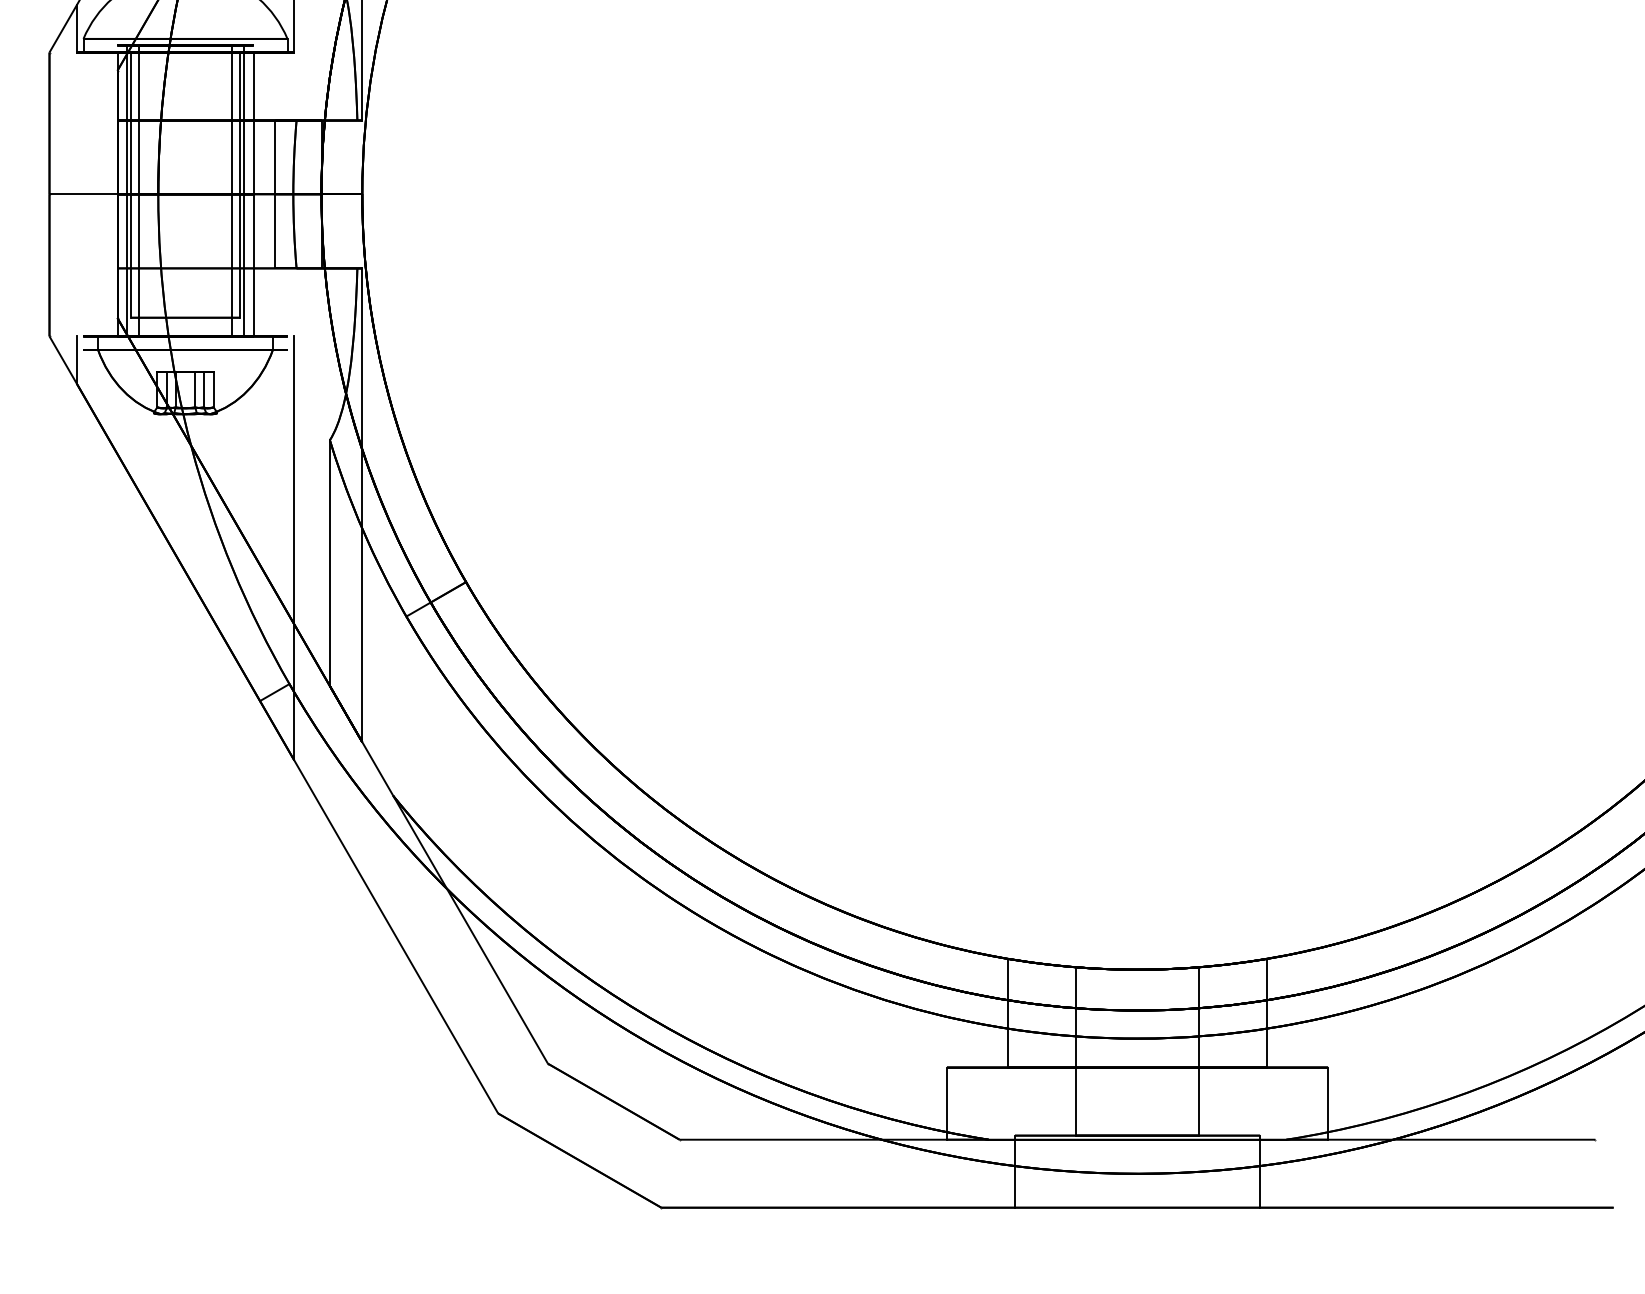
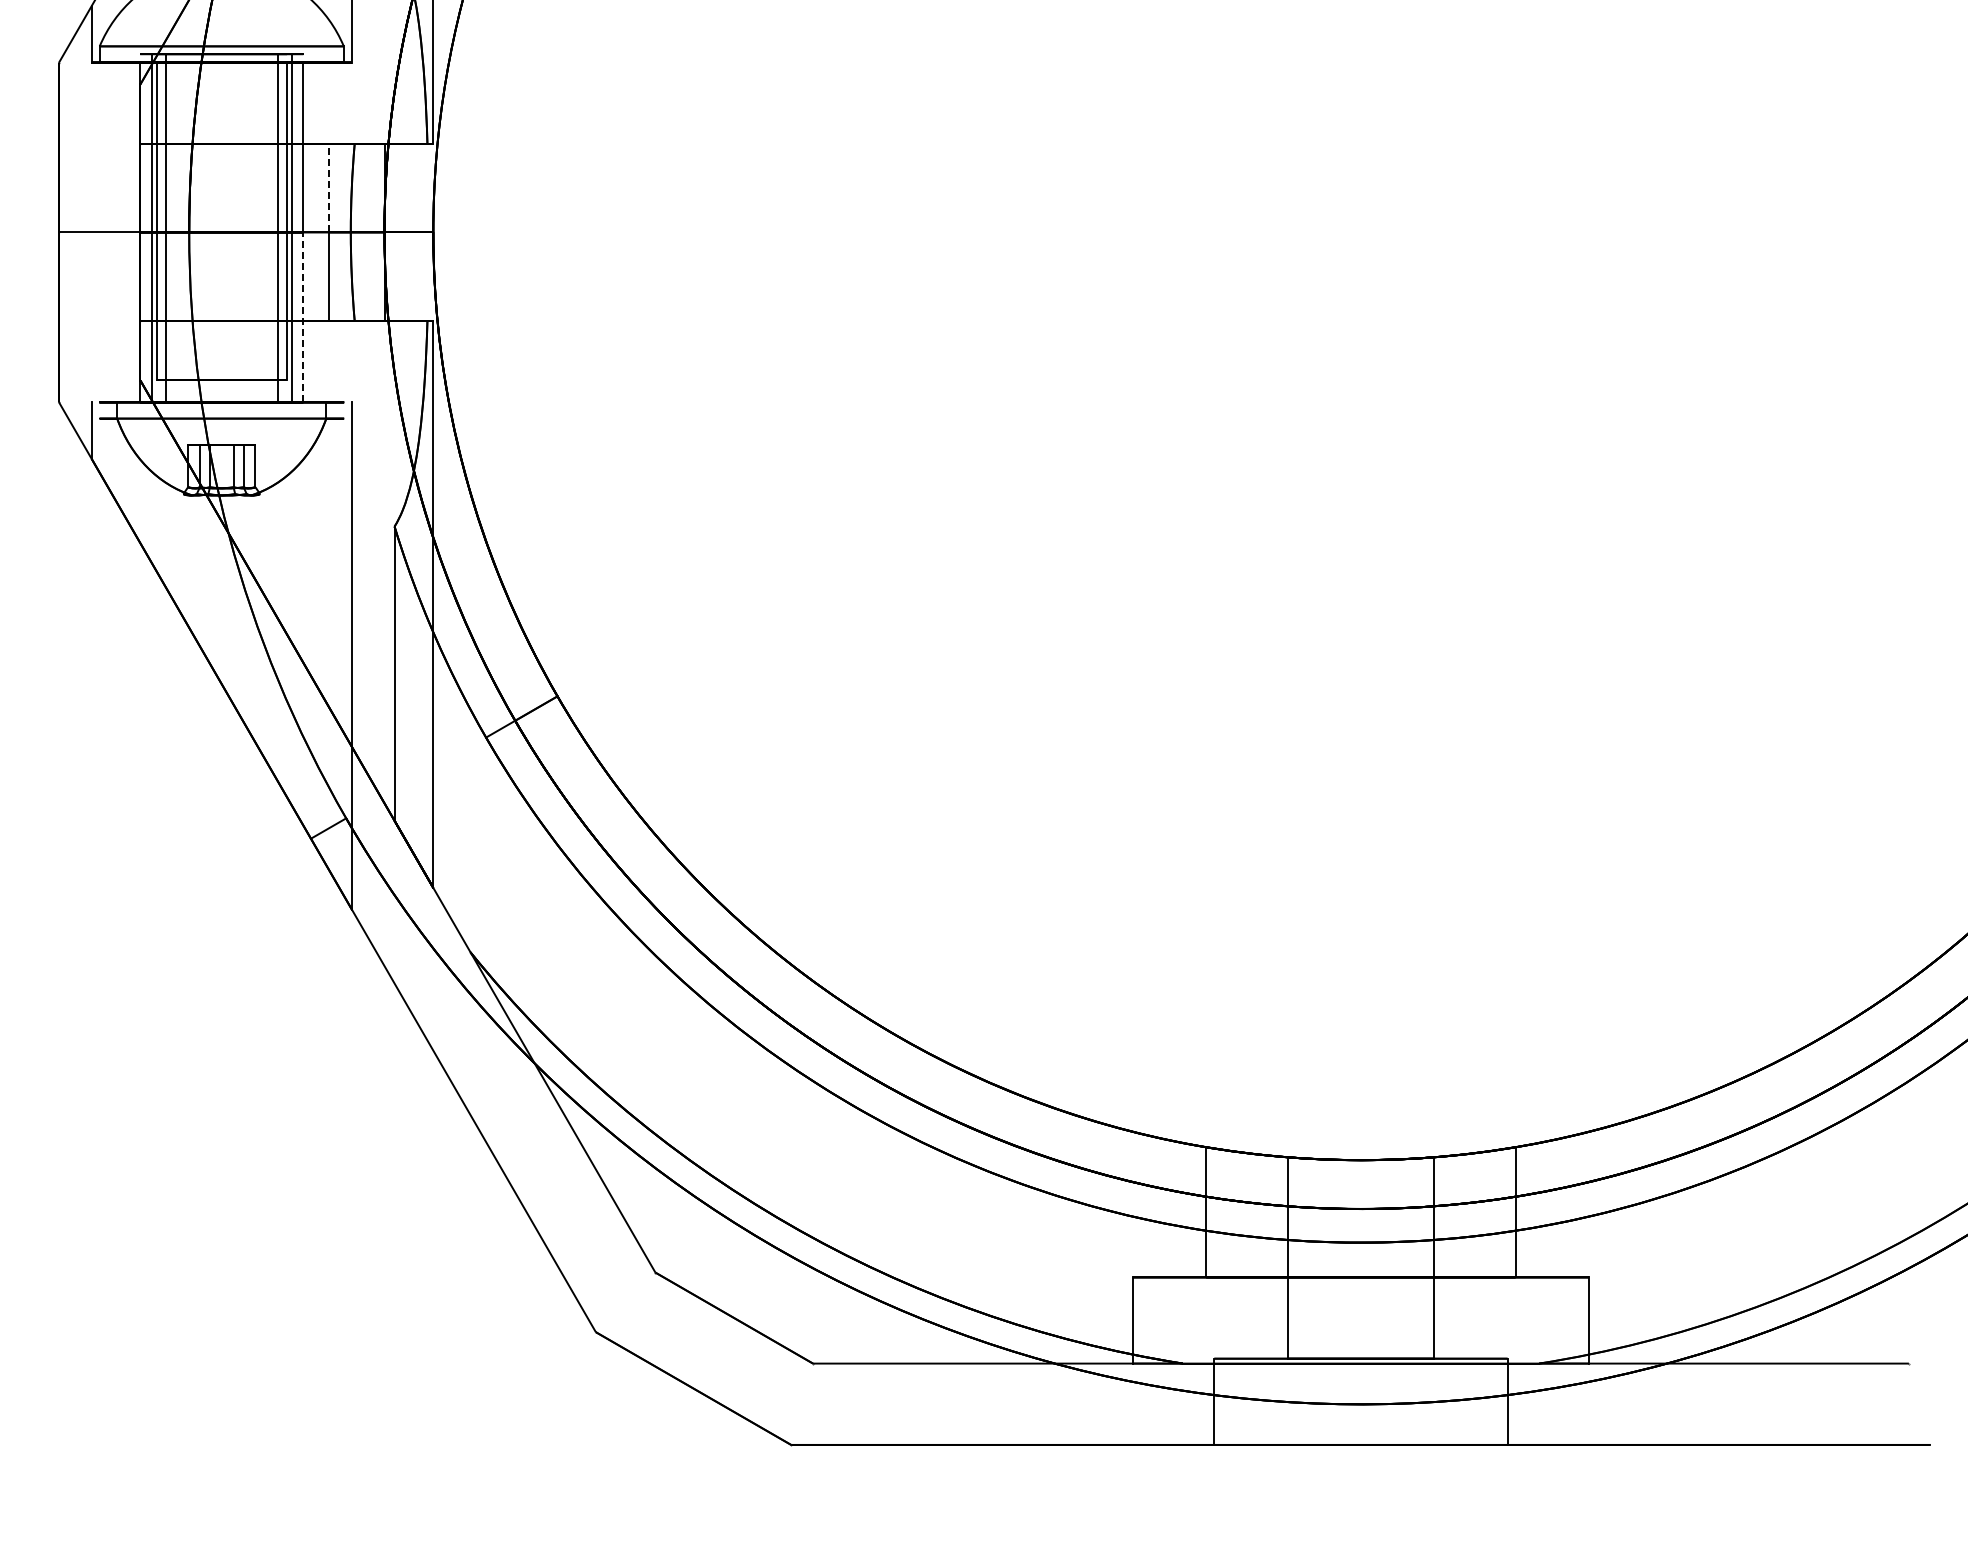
line: (275, 156) -> (329, 187), solid -> dashed
line: (253, 265) -> (303, 317), solid -> dashed

